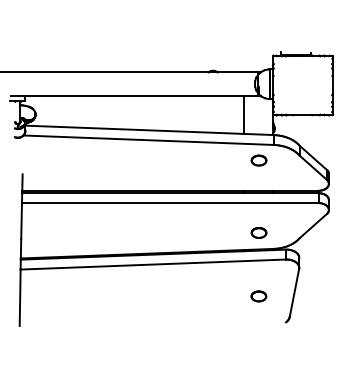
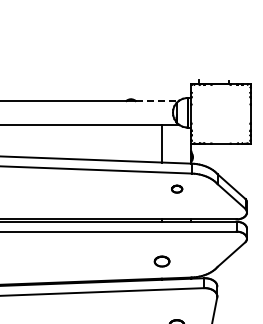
line: (239, 72) -> (157, 101), solid -> dashed
part: (258, 160) -> (176, 189), size x0.7
part: (258, 232) -> (161, 261), moved

